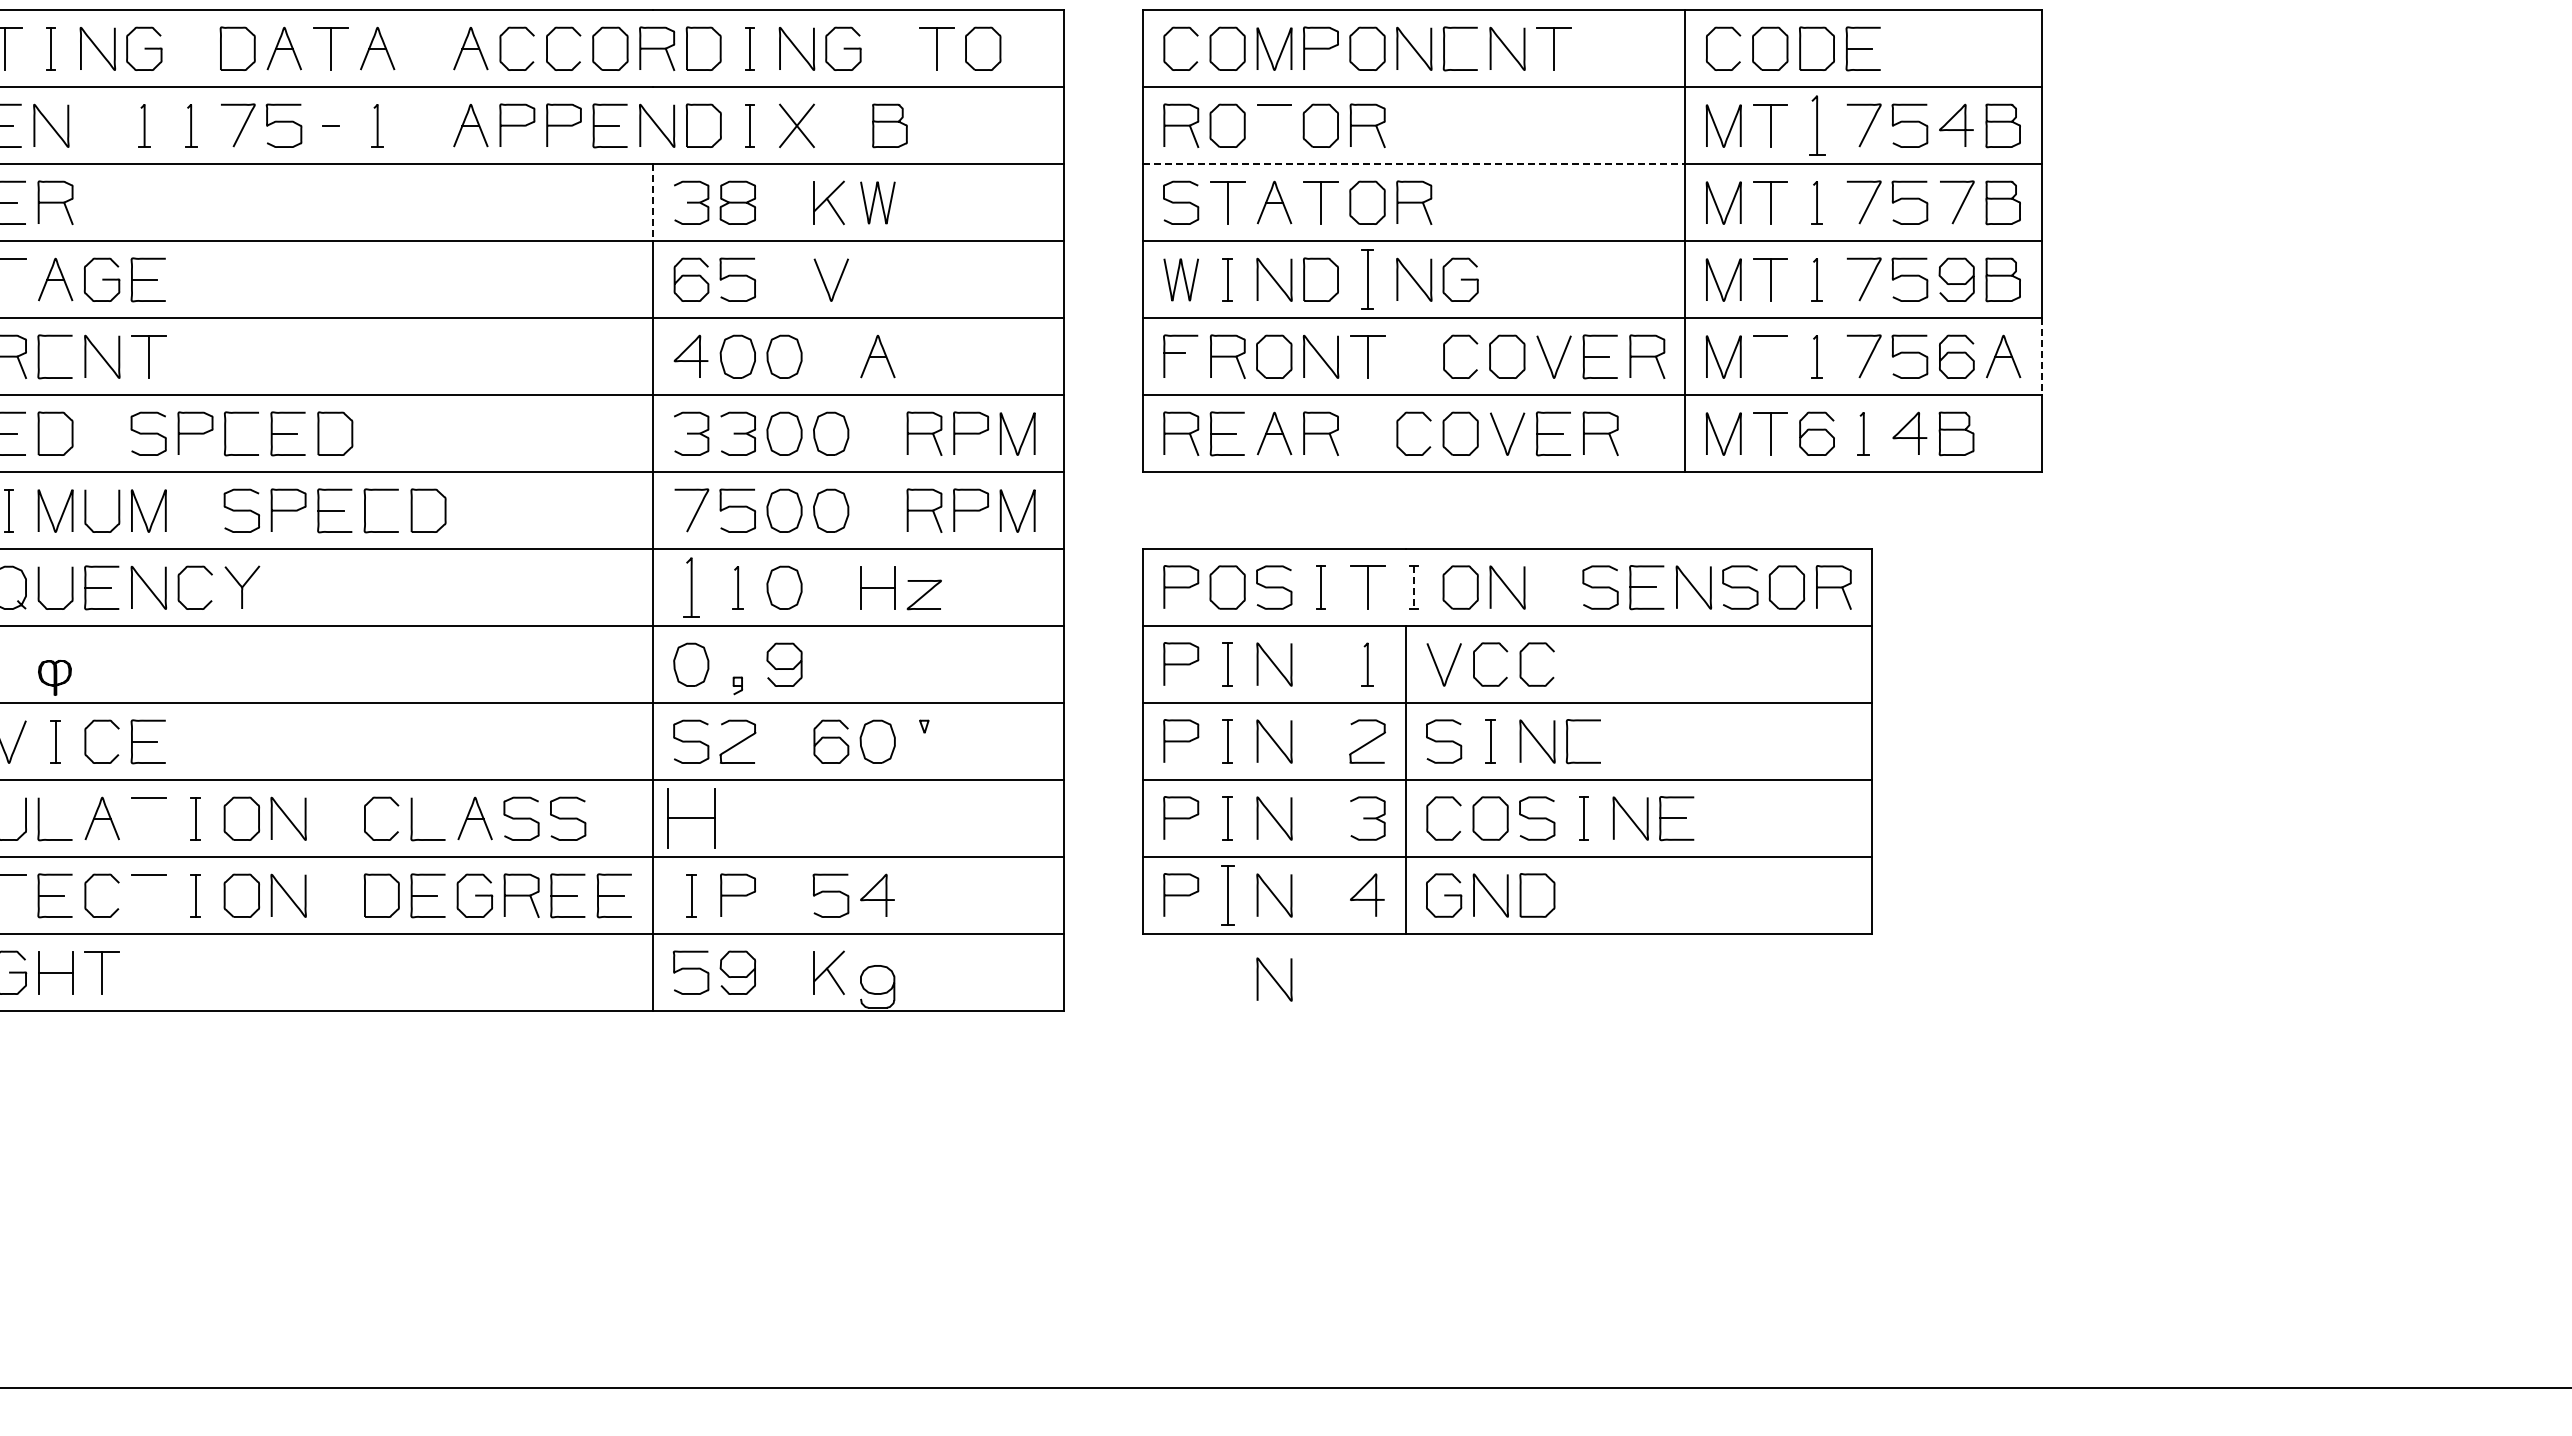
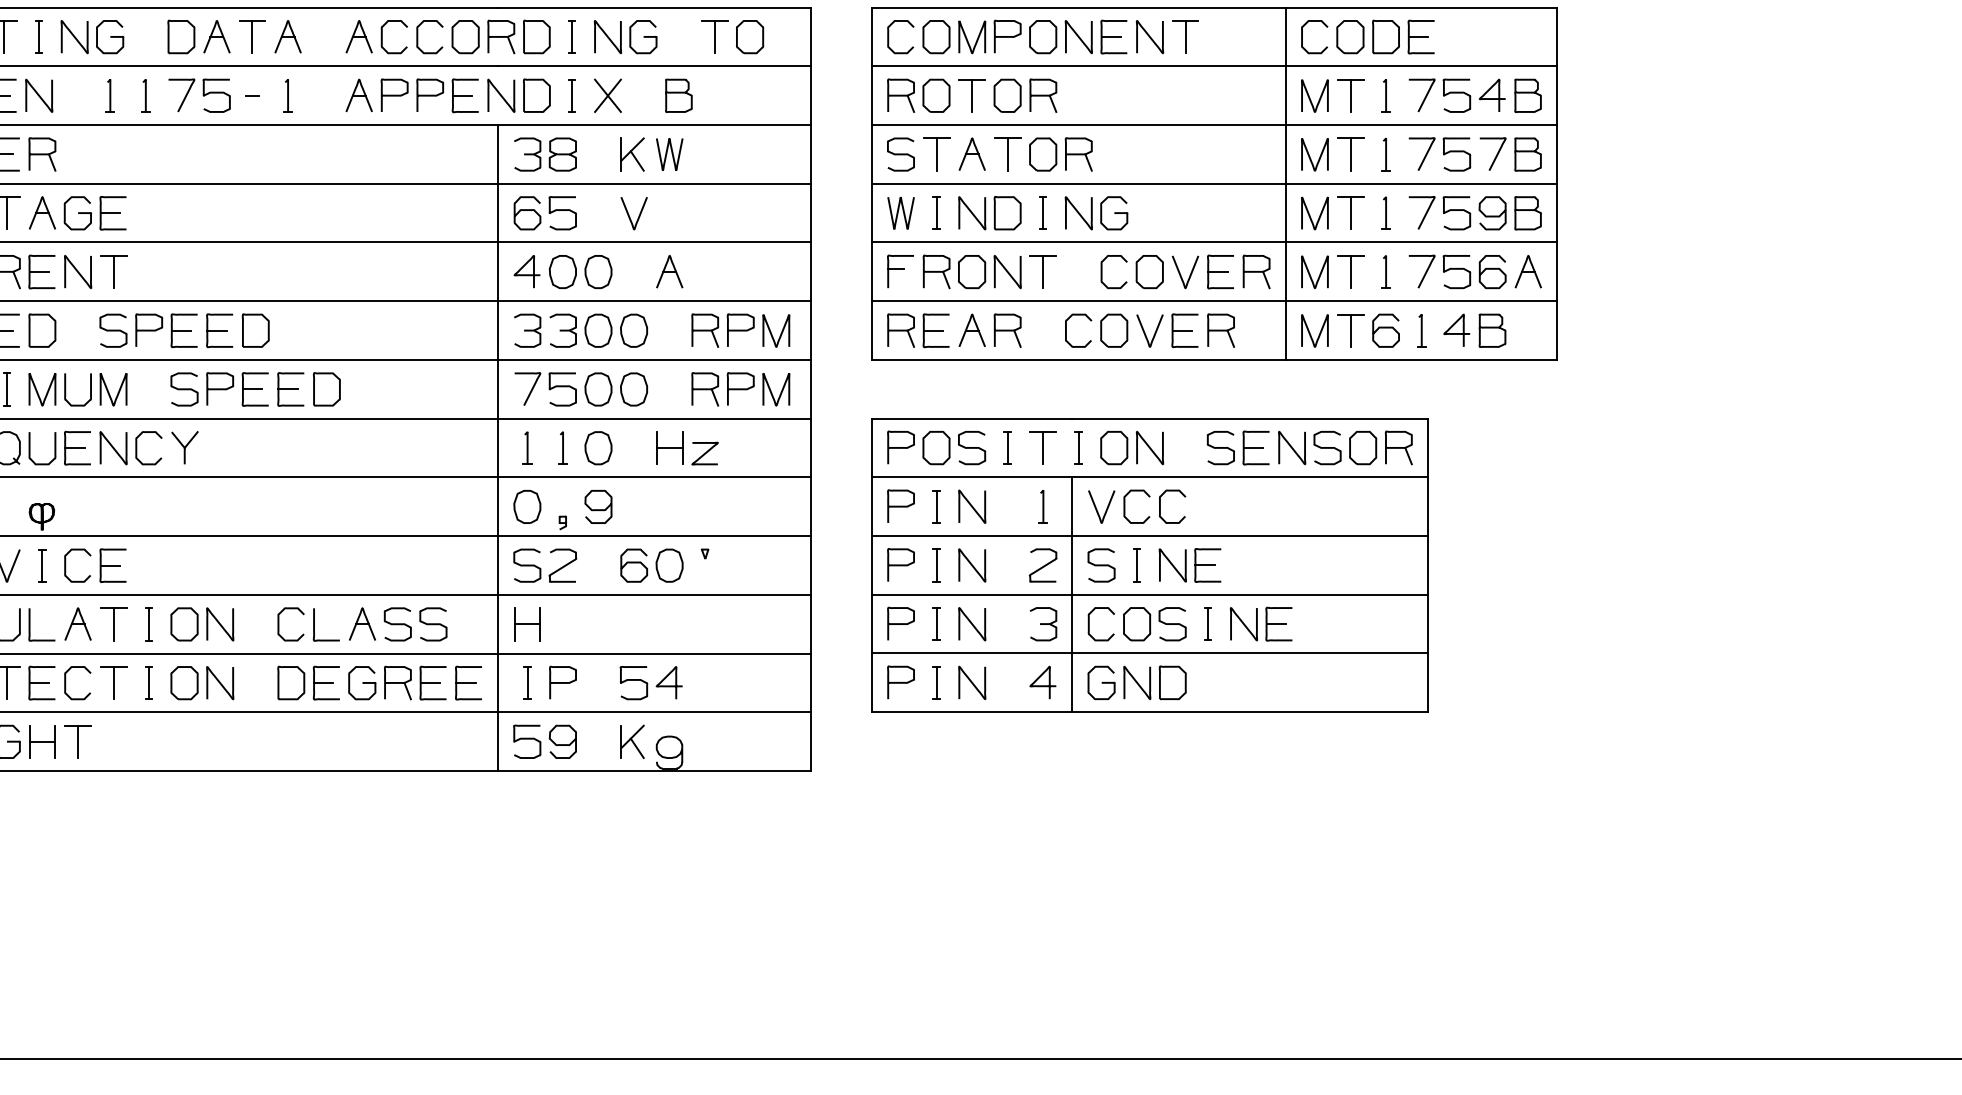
line: (1456, 48) -> (1111, 36), added
line: (1274, 125) -> (972, 95), added
part: (1816, 125) -> (1385, 95), size x0.71
line: (1414, 164) -> (1079, 125), dashed -> solid
line: (653, 203) -> (498, 155), dashed -> solid
line: (9, 279) -> (7, 213), added
part: (1367, 279) -> (1043, 213), size x0.71
line: (51, 356) -> (39, 271), added
line: (1770, 356) -> (1350, 271), added
line: (2041, 357) -> (1557, 272), dashed -> solid
line: (237, 433) -> (181, 330), added
line: (377, 510) -> (287, 389), added
part: (691, 587) -> (527, 447), size x0.71
line: (1414, 588) -> (1079, 448), dashed -> solid
line: (1579, 741) -> (1204, 565), added
line: (148, 818) -> (113, 624), added
part: (691, 818) -> (527, 624), size x0.71
line: (9, 895) -> (7, 682), added
line: (148, 895) -> (113, 682), added
part: (1227, 895) -> (936, 682), size x0.71
curve: (1274, 979) -> (972, 746), removed

